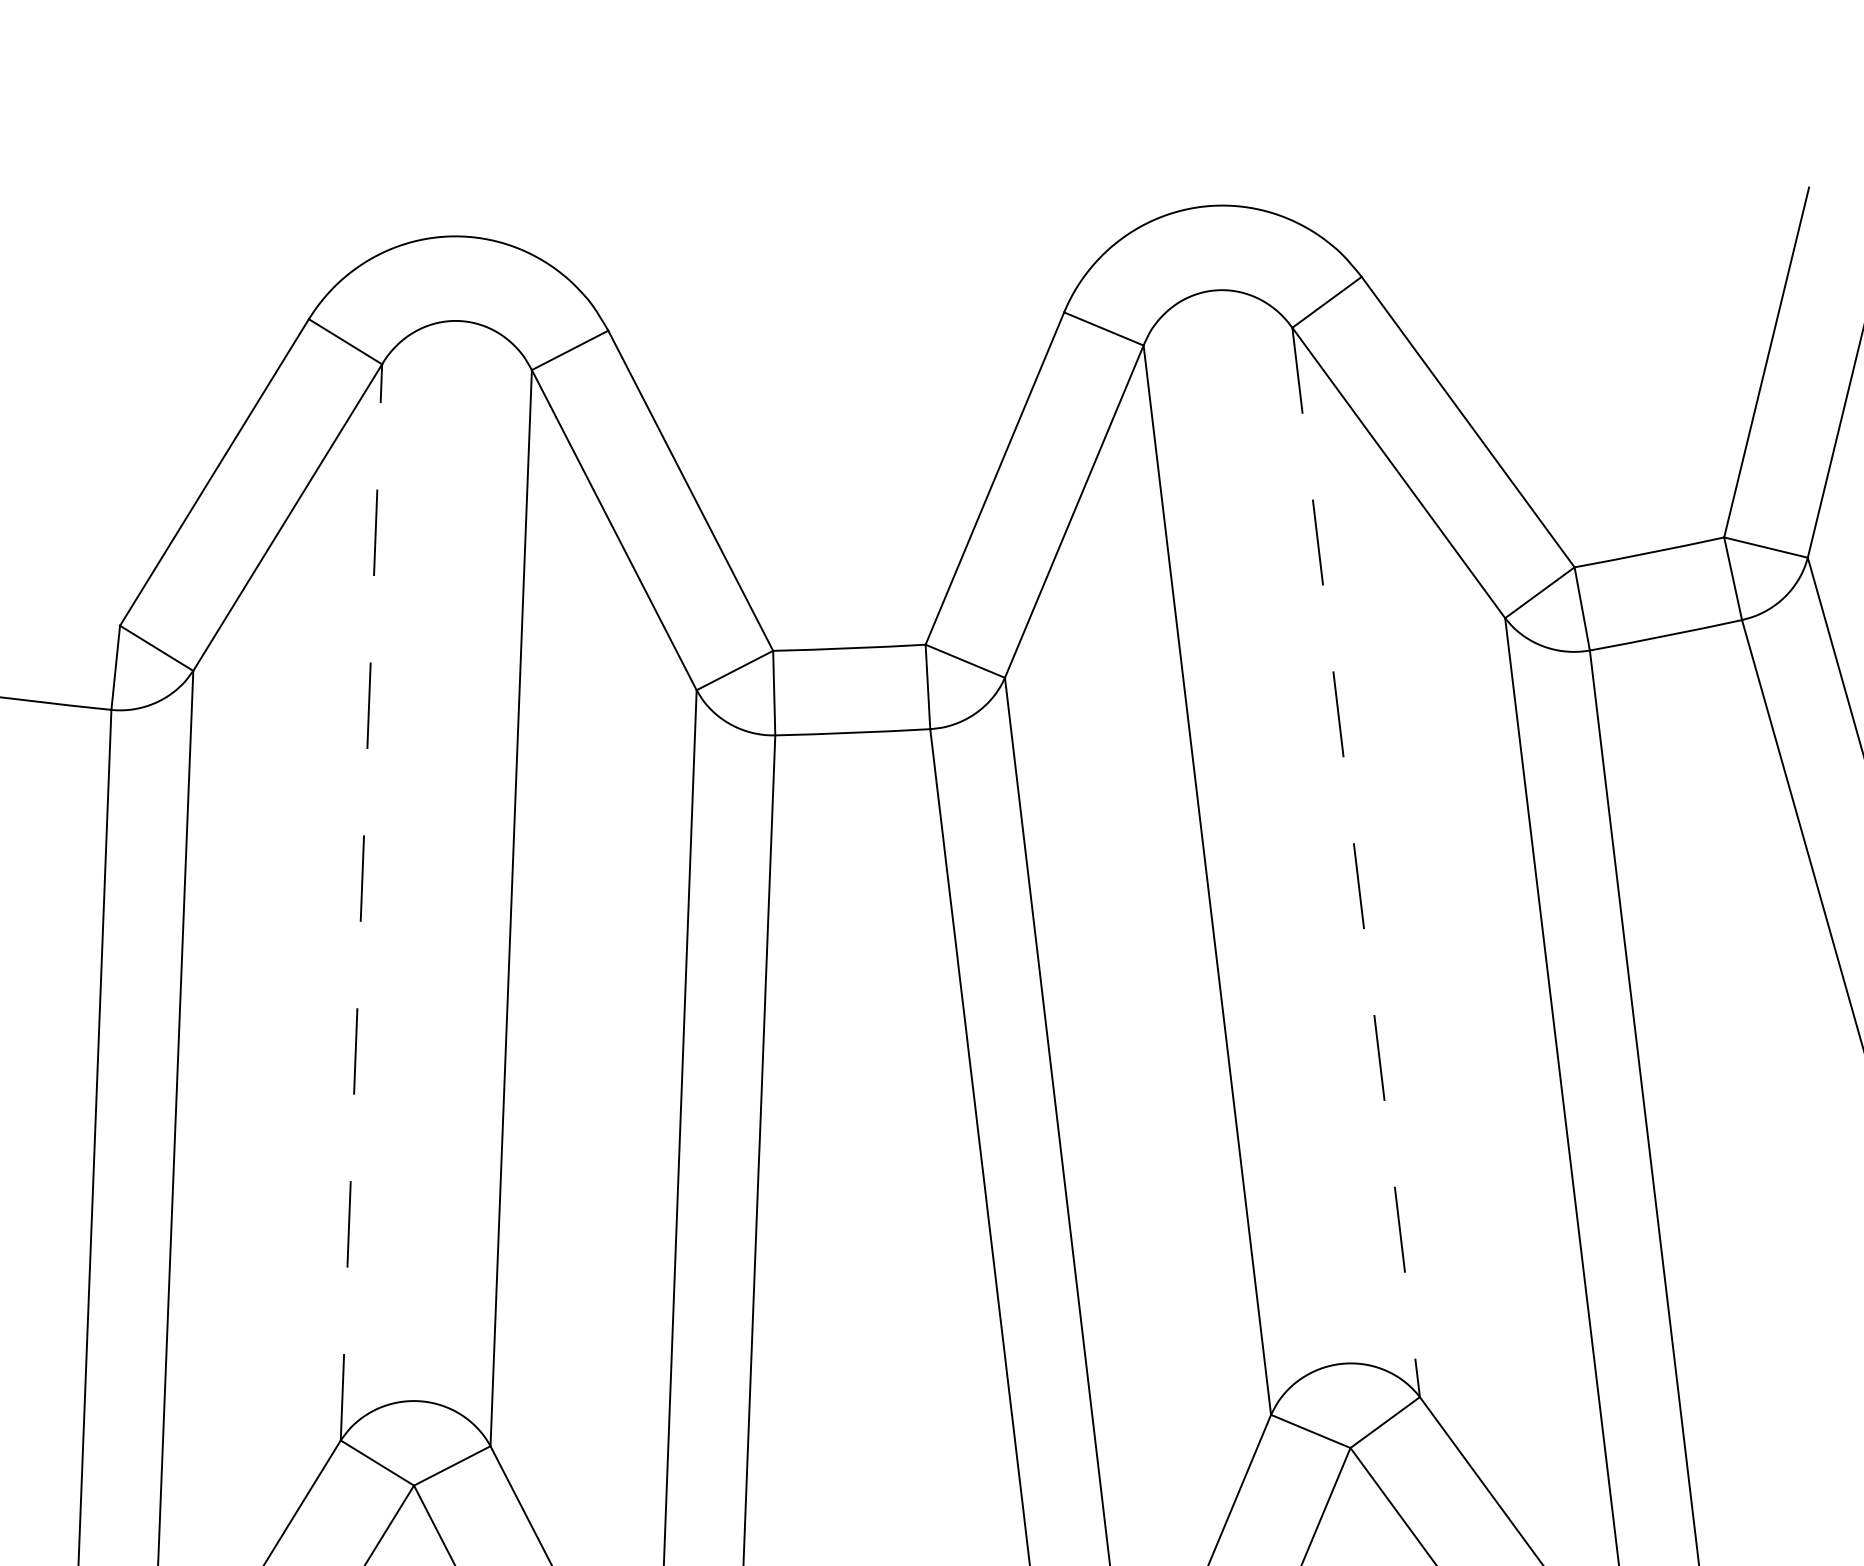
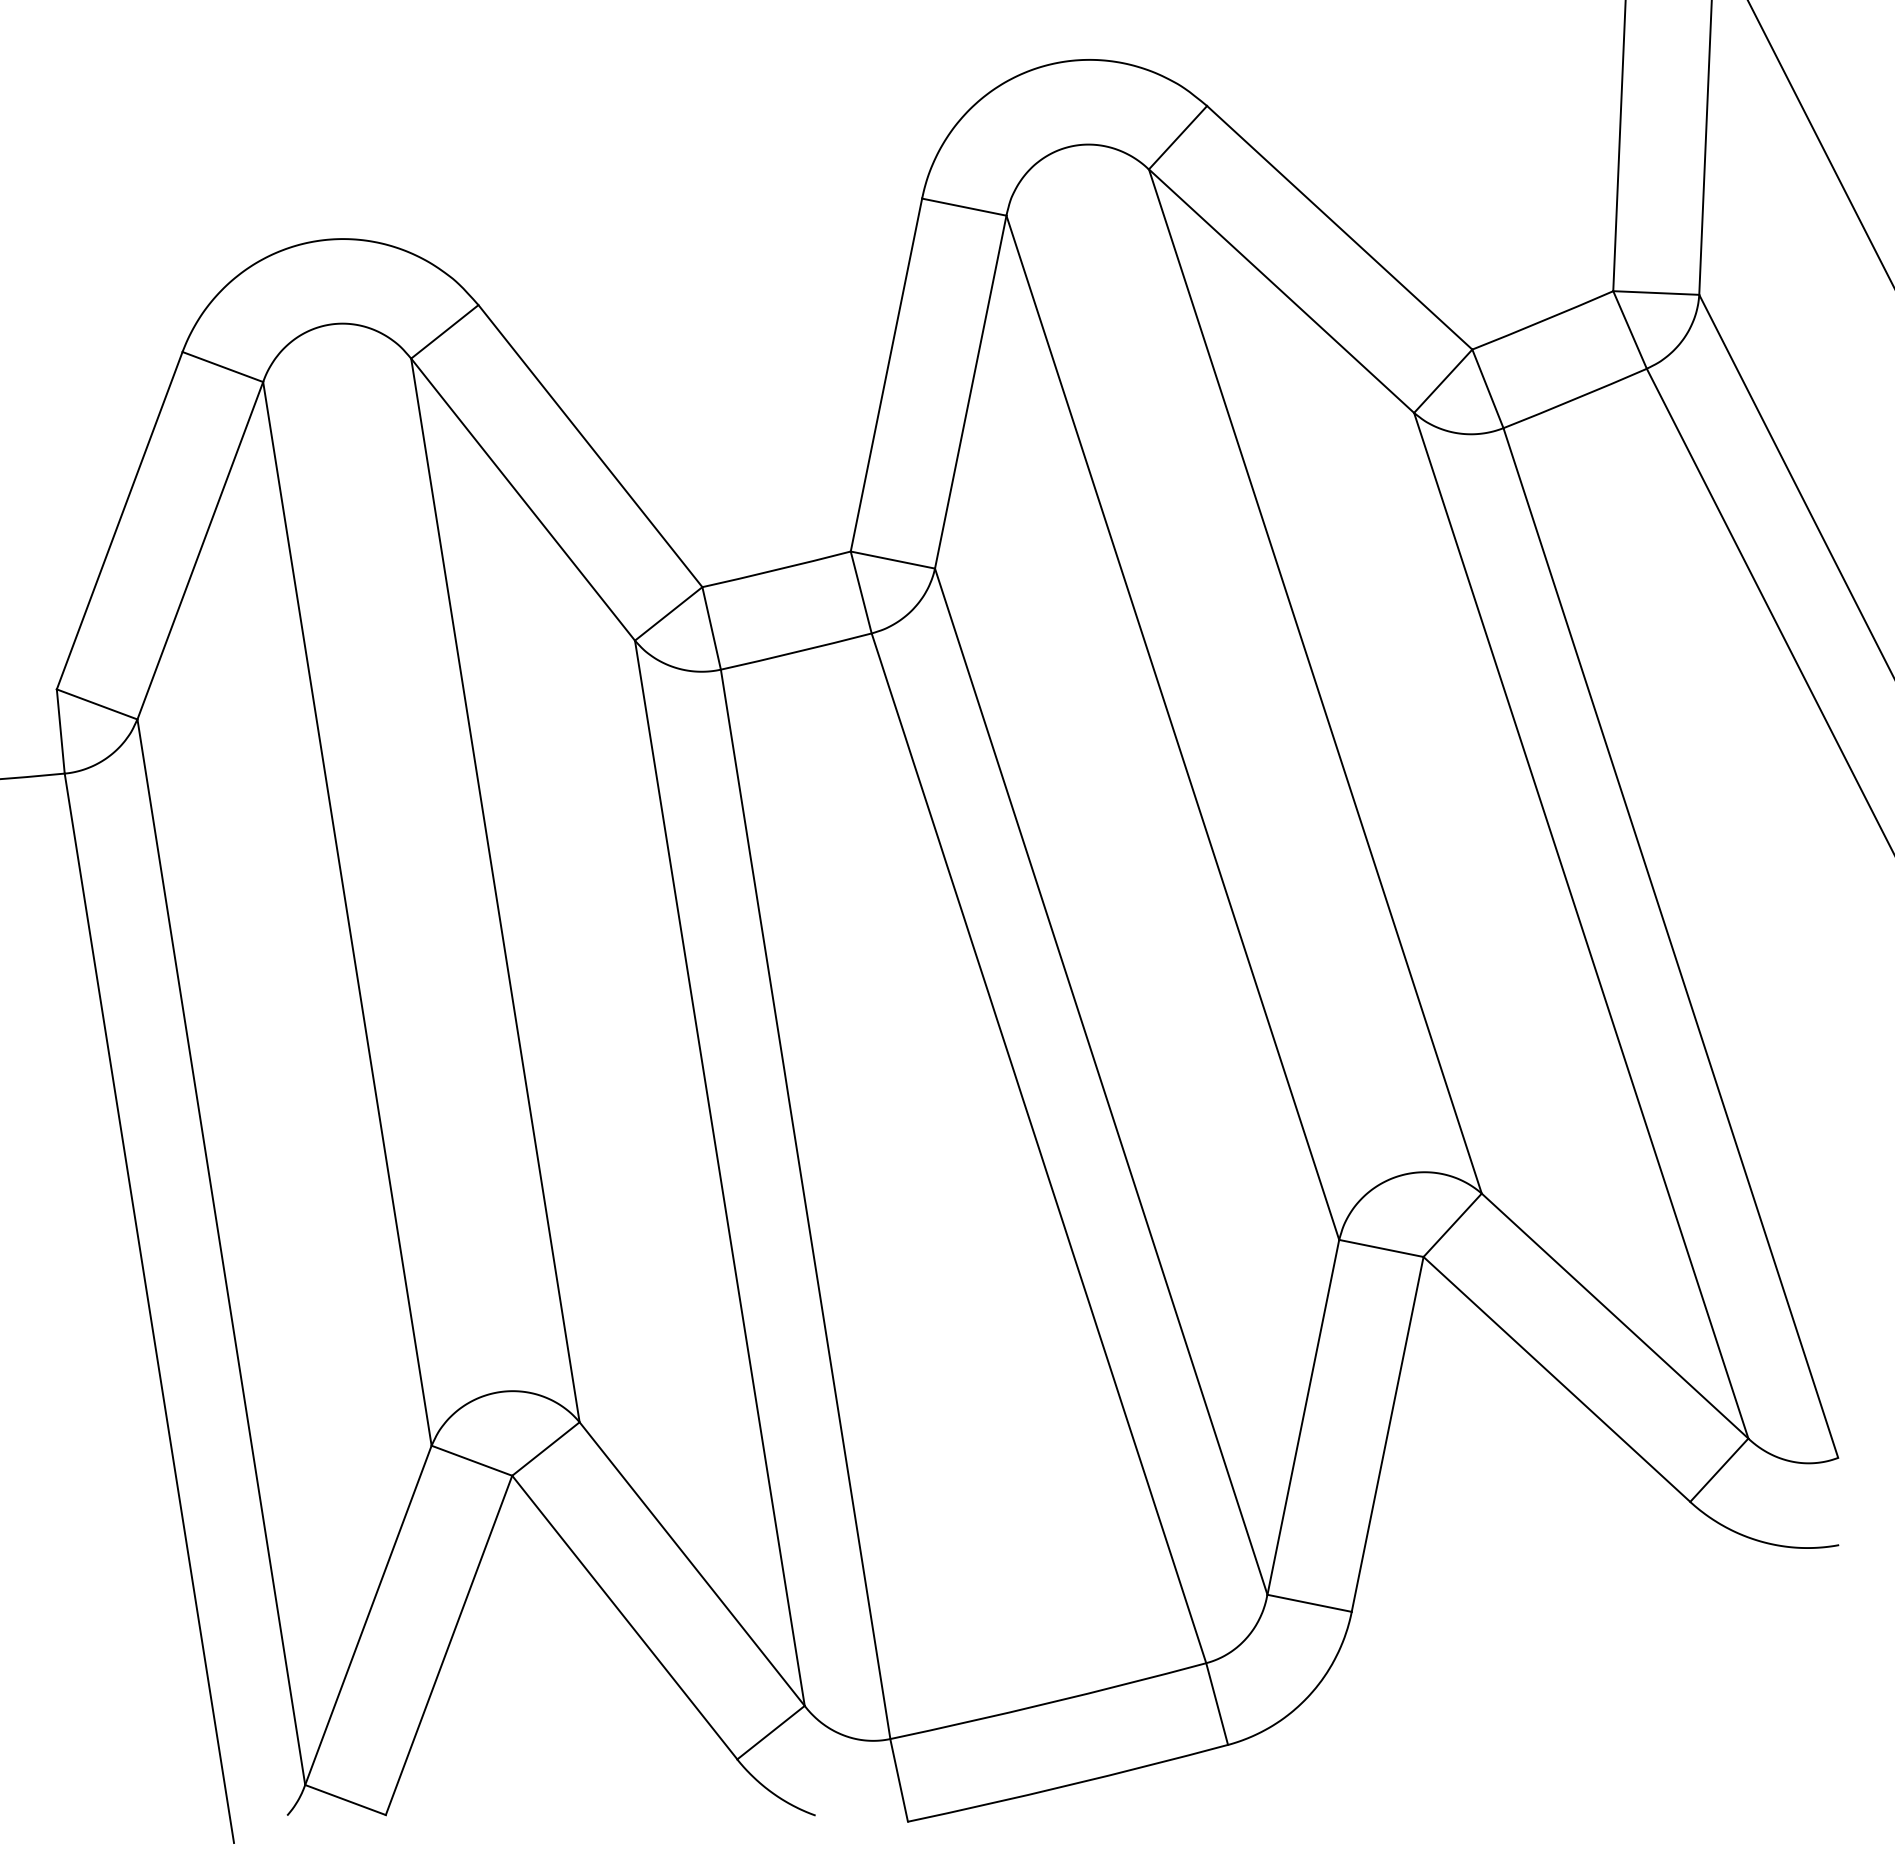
line: (1356, 862) -> (1315, 681), dashed -> solid
line: (361, 902) -> (347, 913), dashed -> solid

